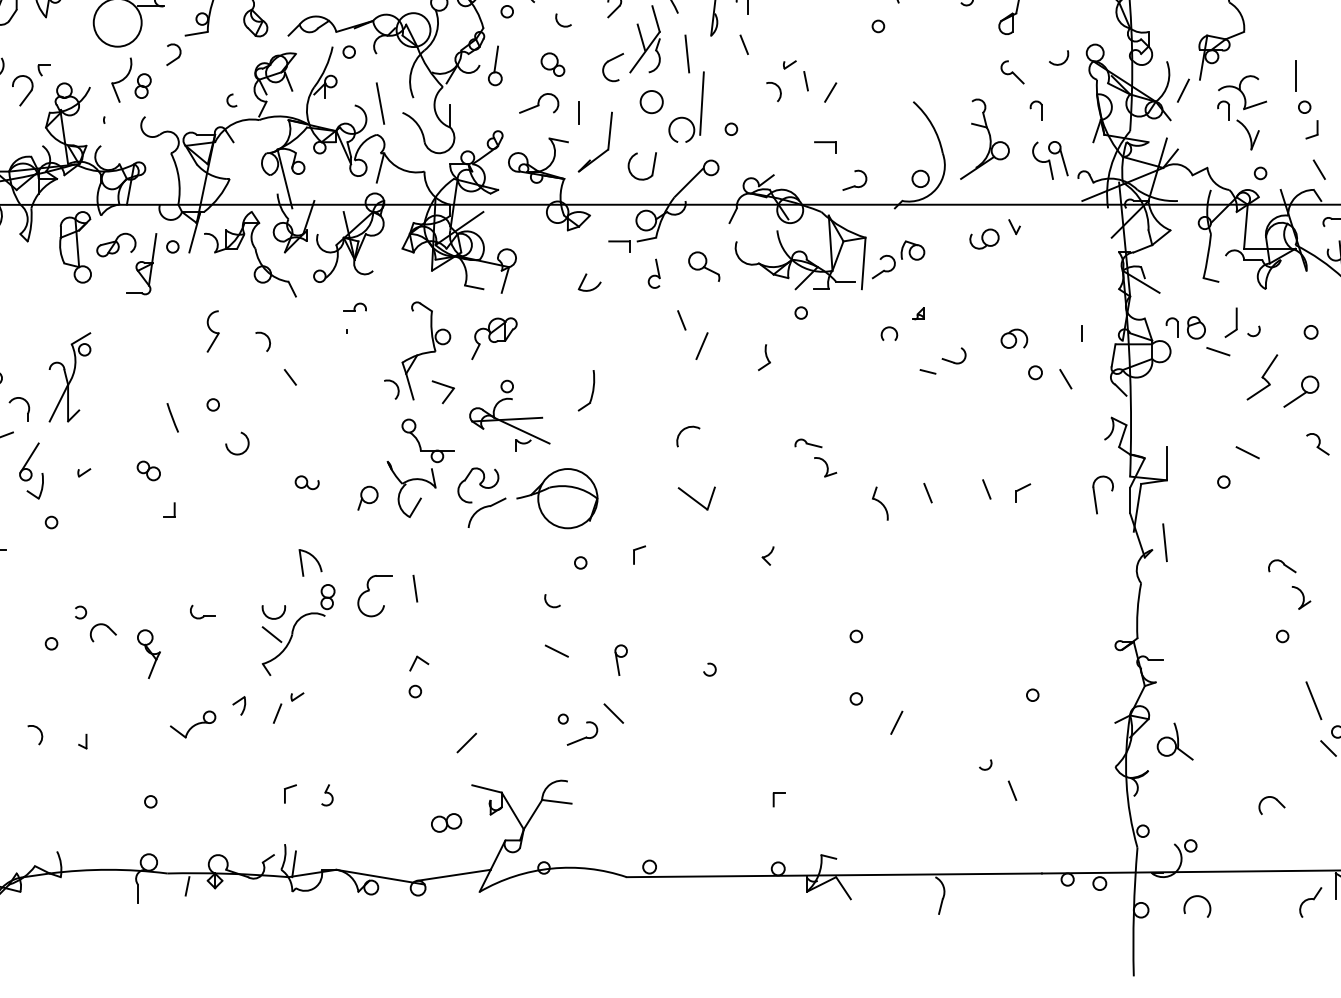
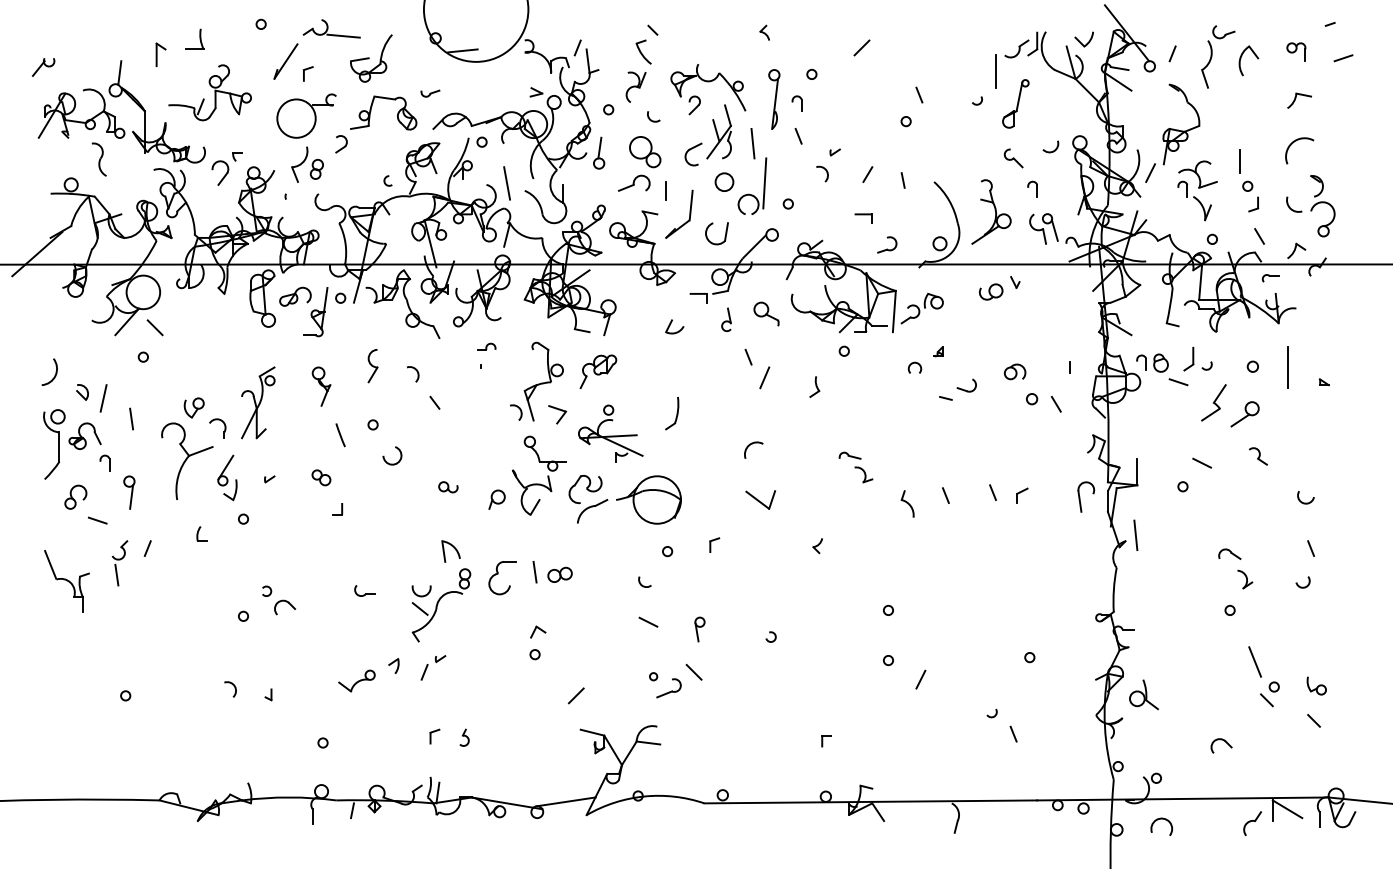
part: (553, 65) -> (645, 152), size x1.67
line: (805, 81) -> (902, 180), moved
part: (148, 653) -> (321, 386), moved
part: (445, 822) -> (559, 574), moved

